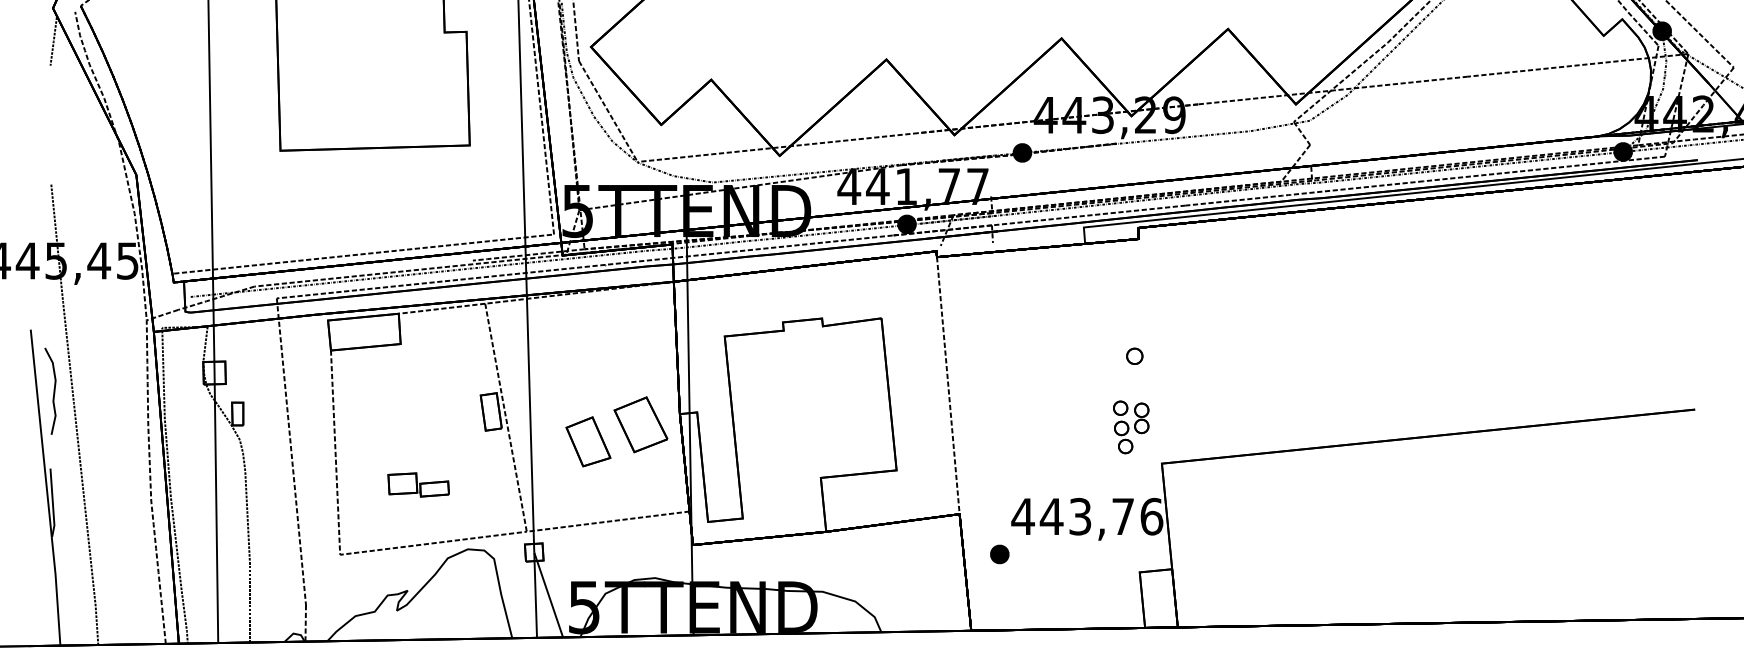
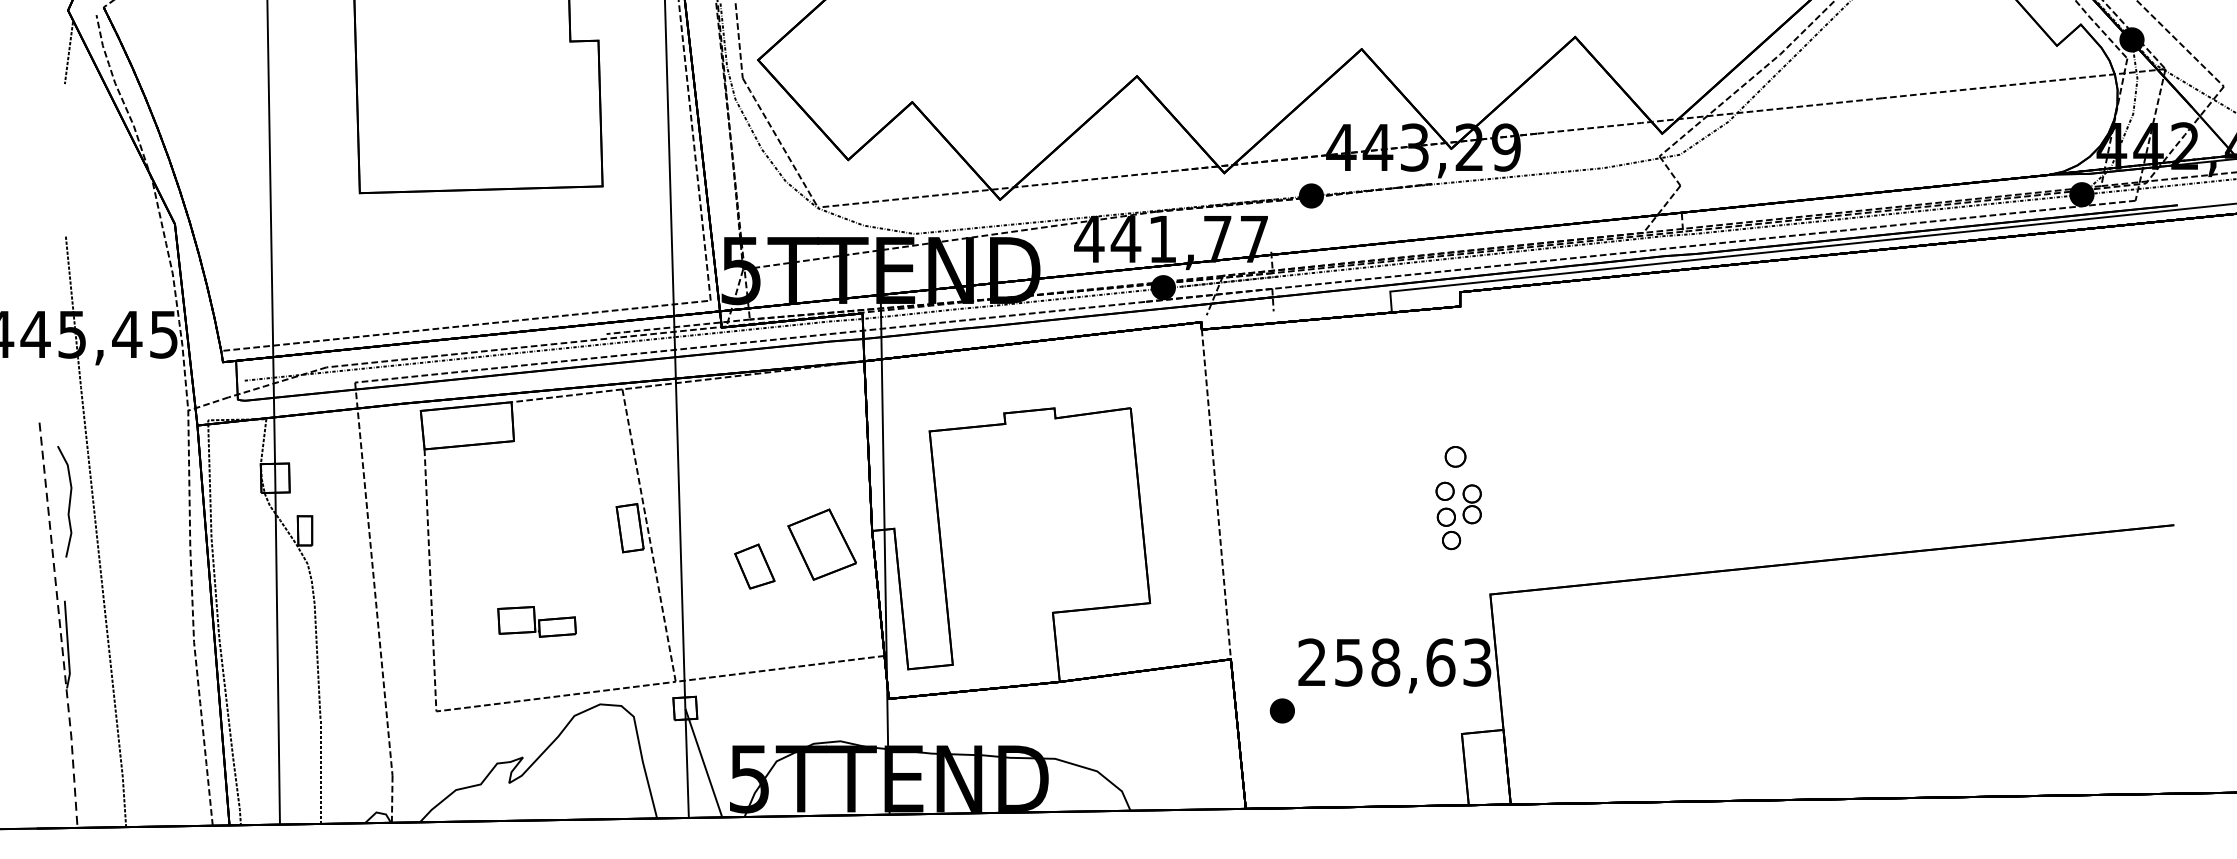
part: (1131, 427) -> (1459, 516), moved
part: (588, 441) -> (754, 566), size x0.7
line: (46, 488) -> (59, 626), solid -> dashed
text: (1087, 516) -> (1394, 662), 443,76 -> 258,63

